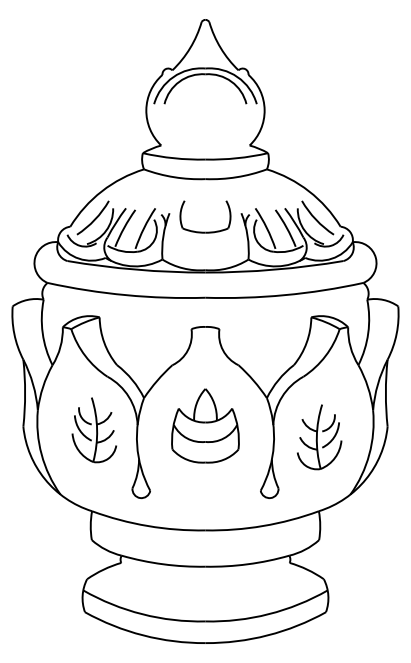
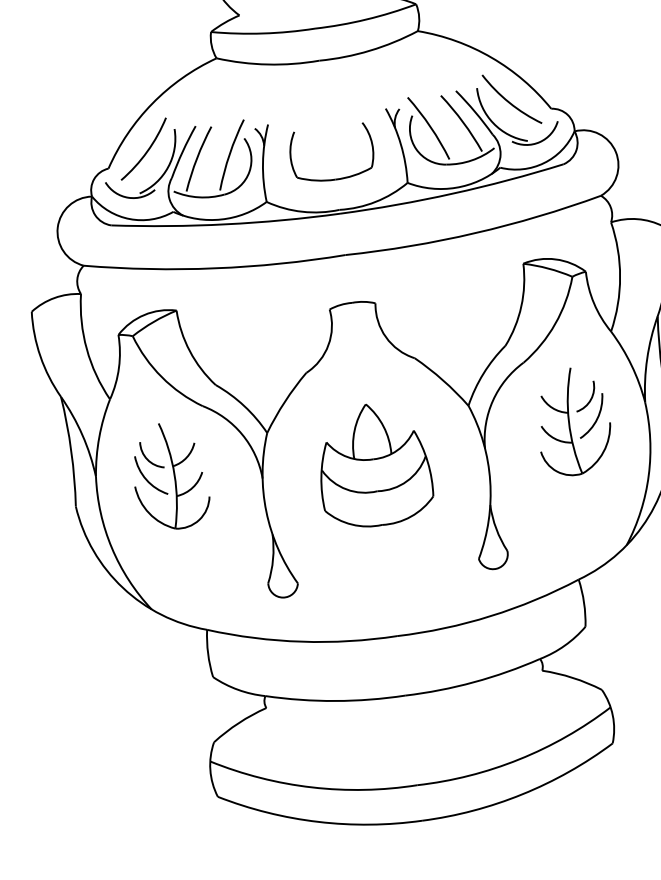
part: (205, 231) -> (335, 177), moved
part: (93, 430) -> (168, 476), moved
part: (319, 437) -> (573, 422), moved

